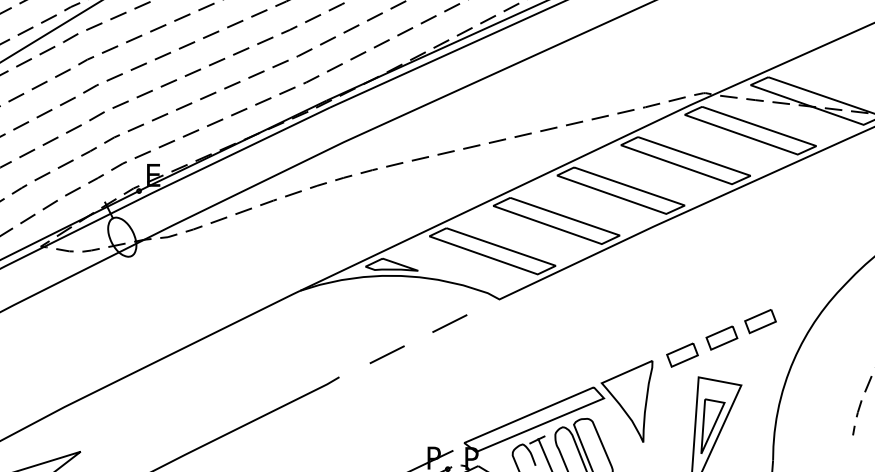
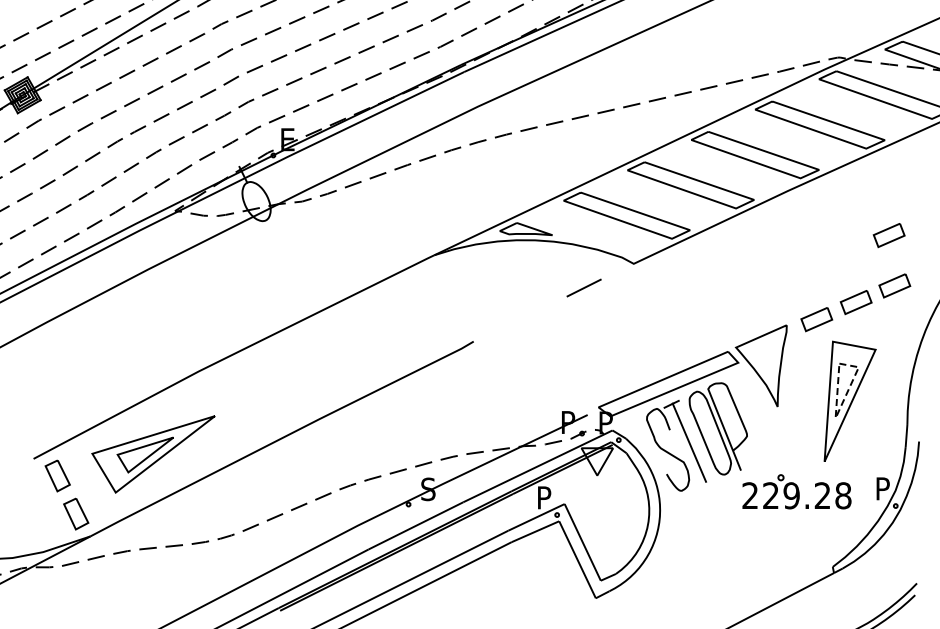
part: (754, 271) -> (888, 235), added
line: (387, 354) -> (521, 318), removed
line: (705, 445) -> (839, 409), solid -> dashed

